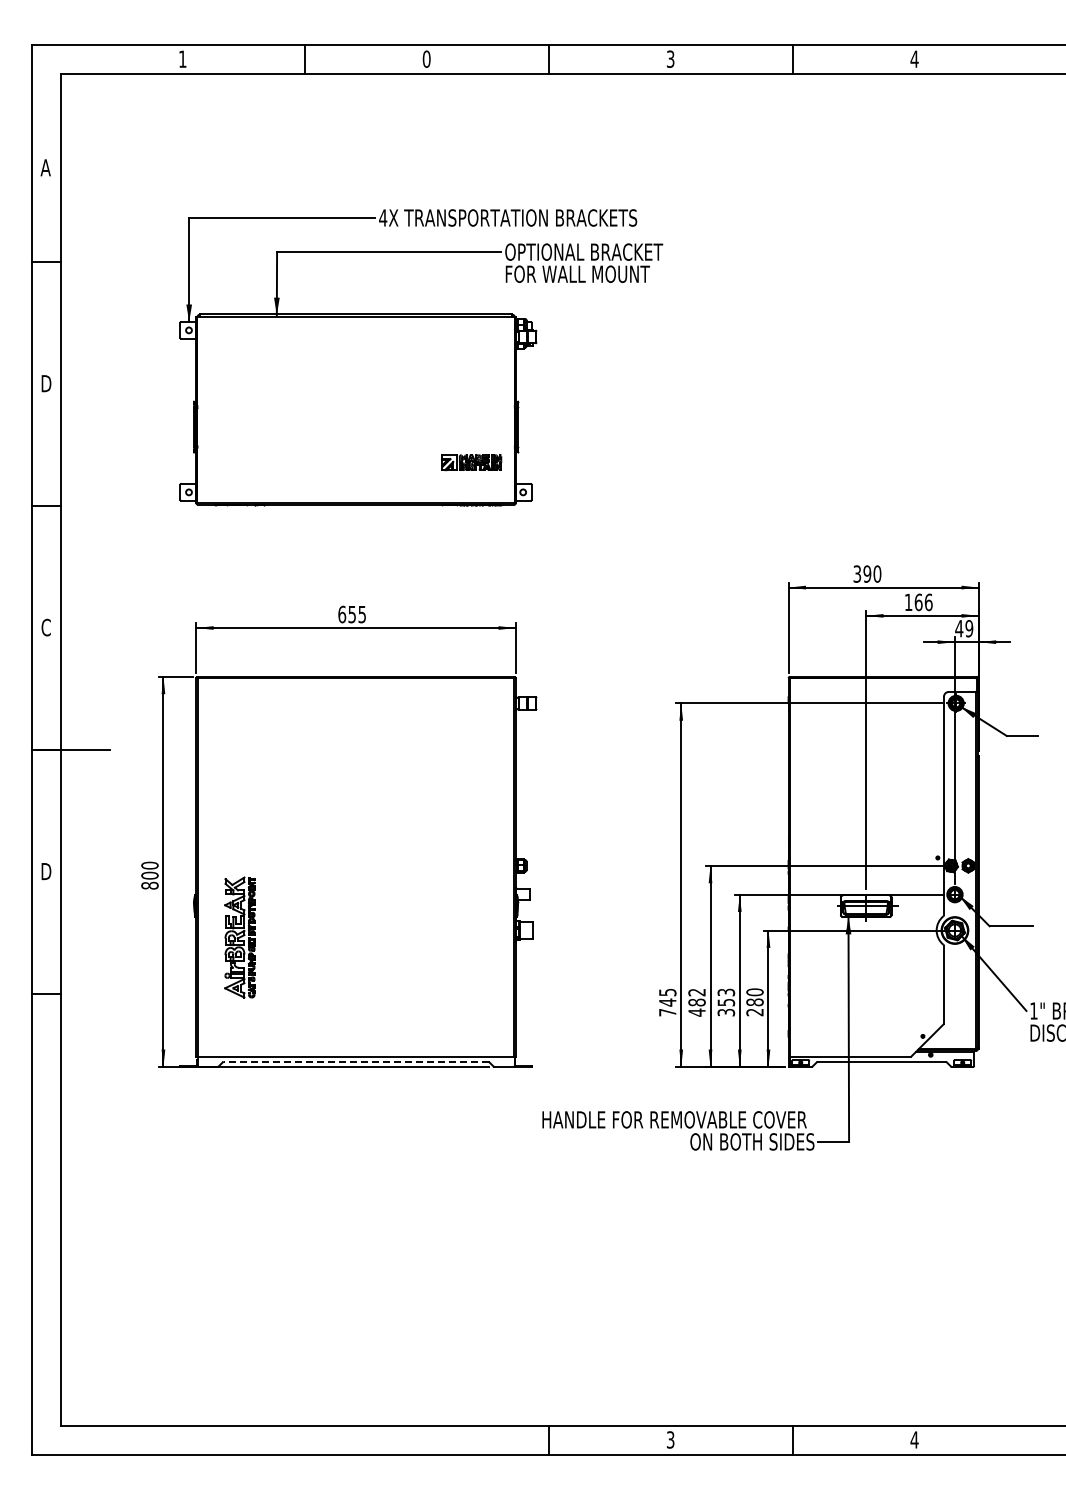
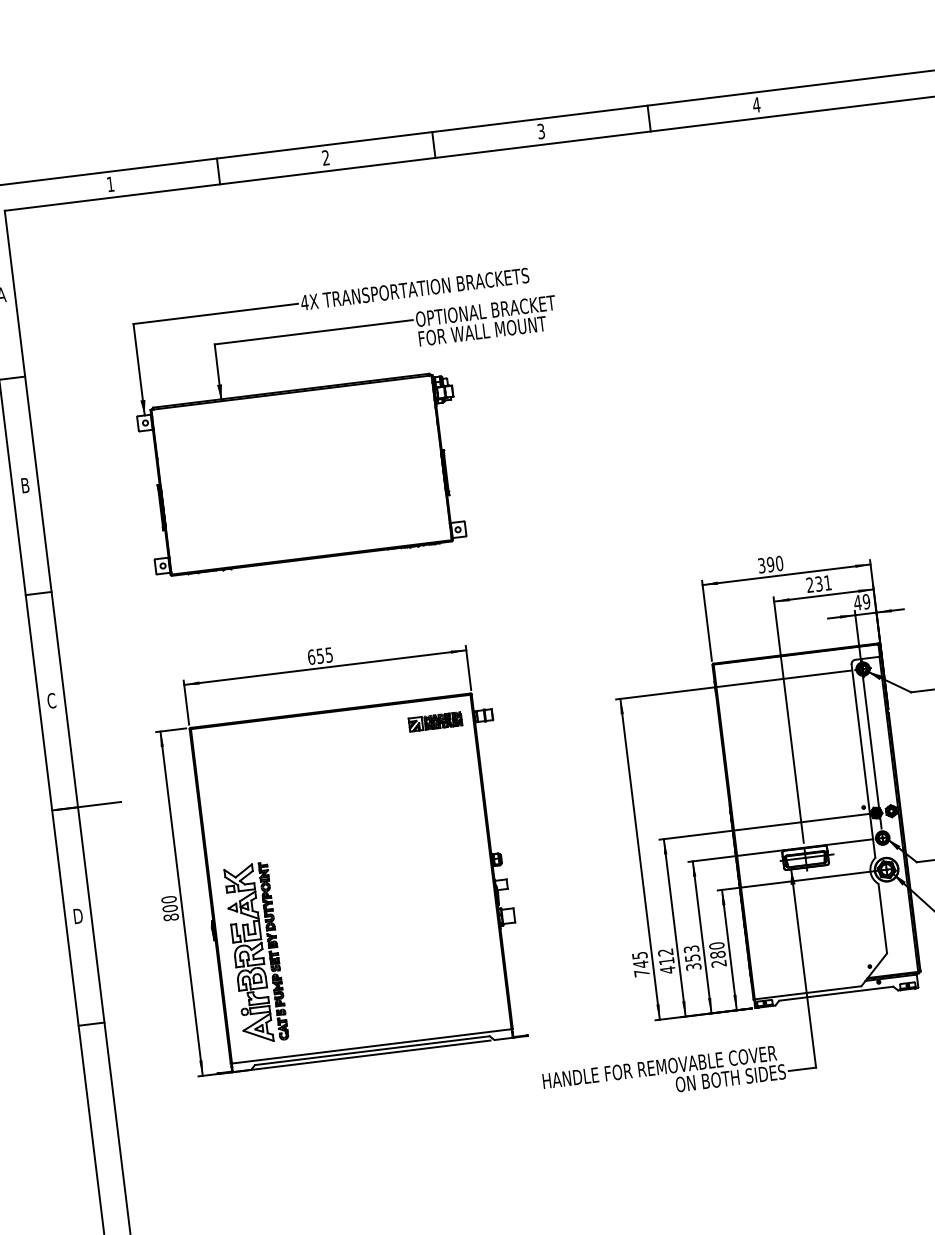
text: (426, 58) -> (325, 157), 0 -> 2
text: (46, 383) -> (25, 485), D -> B
part: (471, 462) -> (435, 721), moved
text: (918, 602) -> (818, 584), 166 -> 231
part: (239, 937) -> (255, 953), size x1.67
text: (696, 1002) -> (666, 961), 482 -> 412
line: (356, 1062) -> (372, 1051), dashed -> solid

